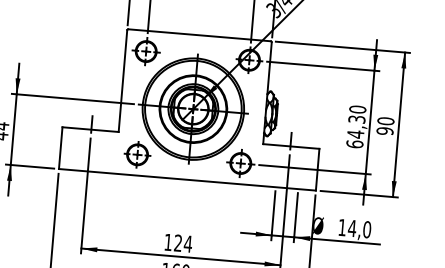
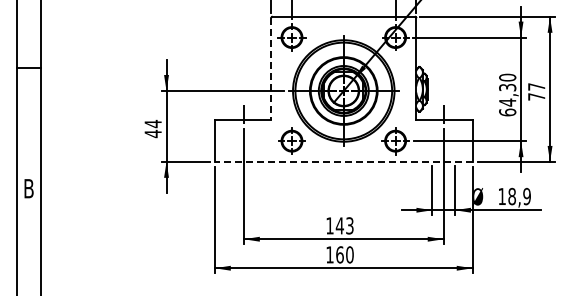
line: (123, 81) -> (271, 69), solid -> dashed
text: (385, 125) -> (536, 91), 90 -> 77
line: (187, 179) -> (343, 161), solid -> dashed
text: (359, 228) -> (519, 196), 14,0 -> 18,9
text: (182, 243) -> (344, 225), 124 -> 143

